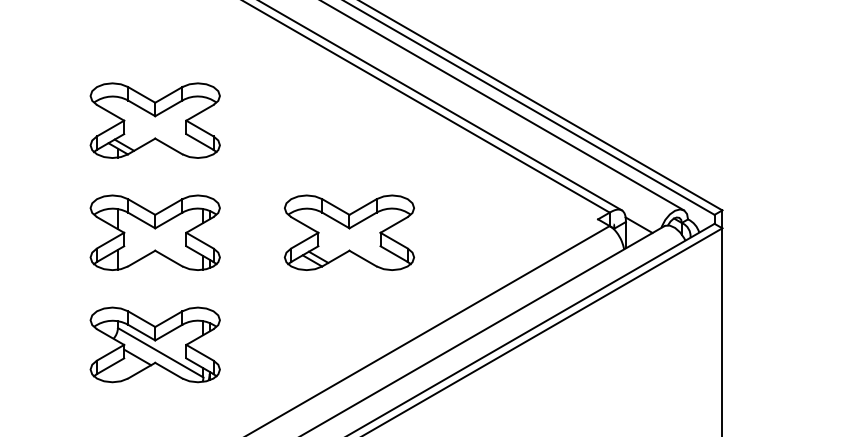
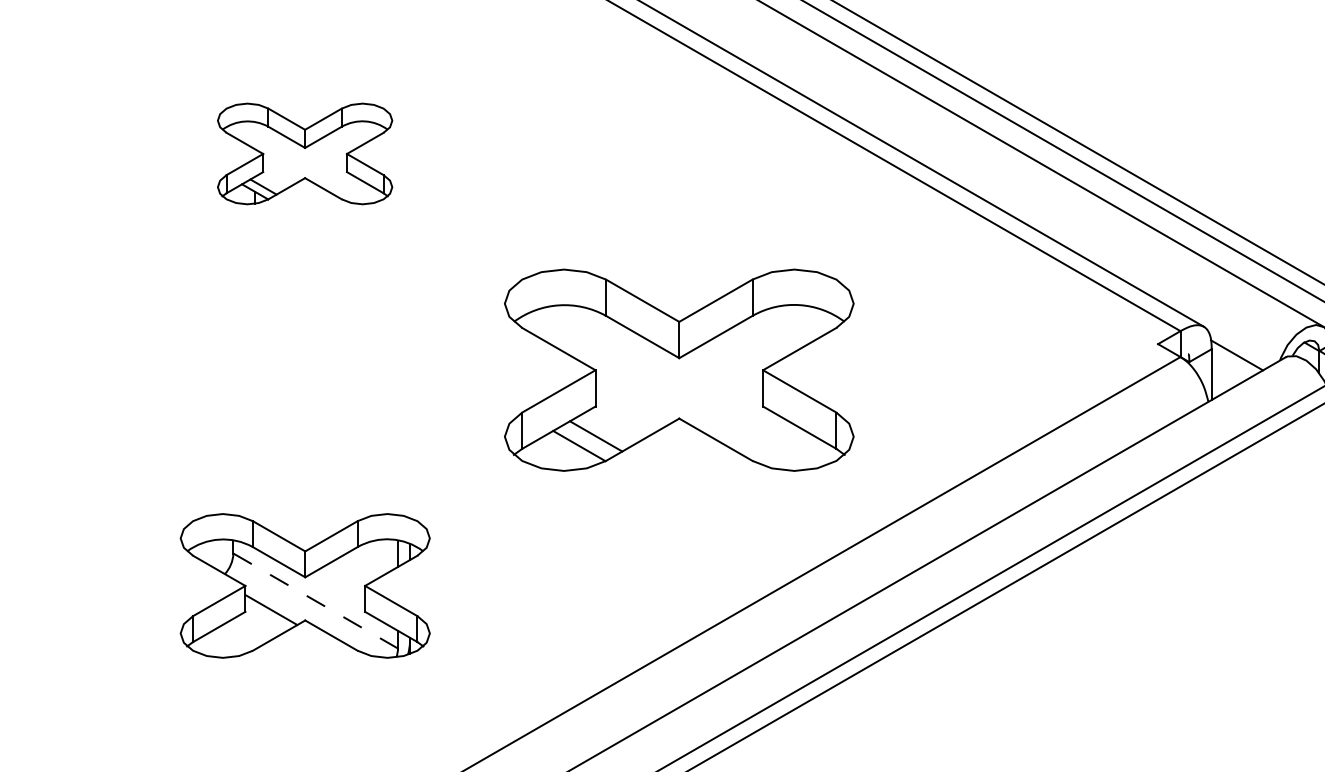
part: (154, 120) -> (303, 153), size x0.7
part: (154, 232) -> (303, 369), removed
part: (349, 232) -> (679, 369), size x1.4
line: (161, 353) -> (317, 602), solid -> dashed

